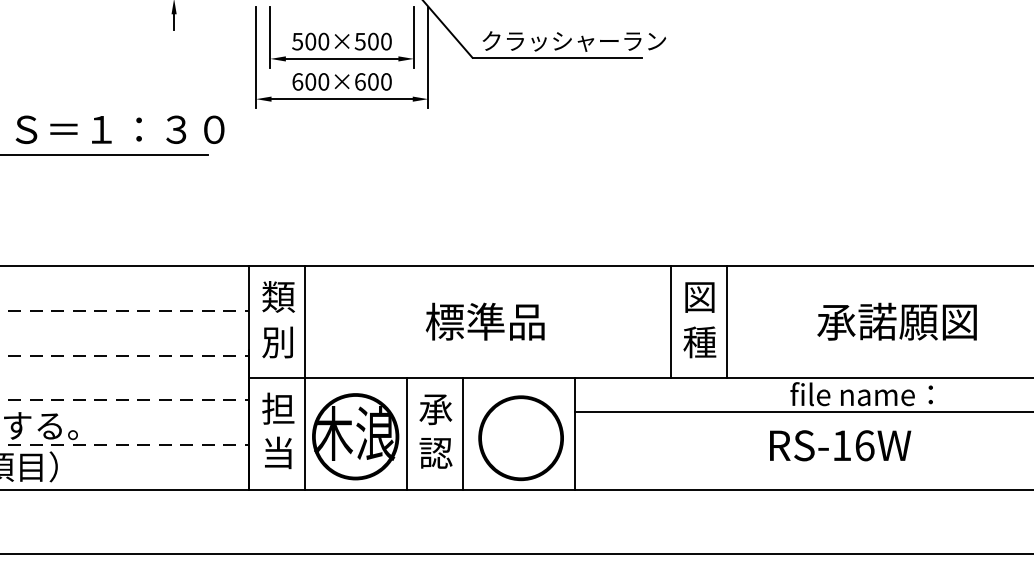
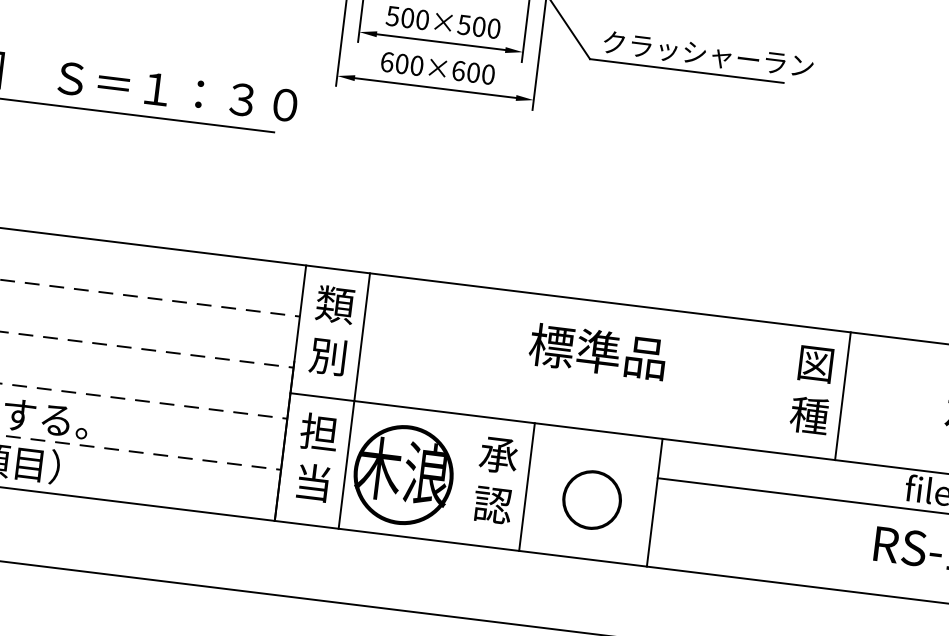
text: (484, 321) -> (596, 351), moved
line: (670, 322) -> (778, 388), removed
line: (407, 433) -> (463, 478), removed
part: (520, 438) -> (591, 500), size x0.6

